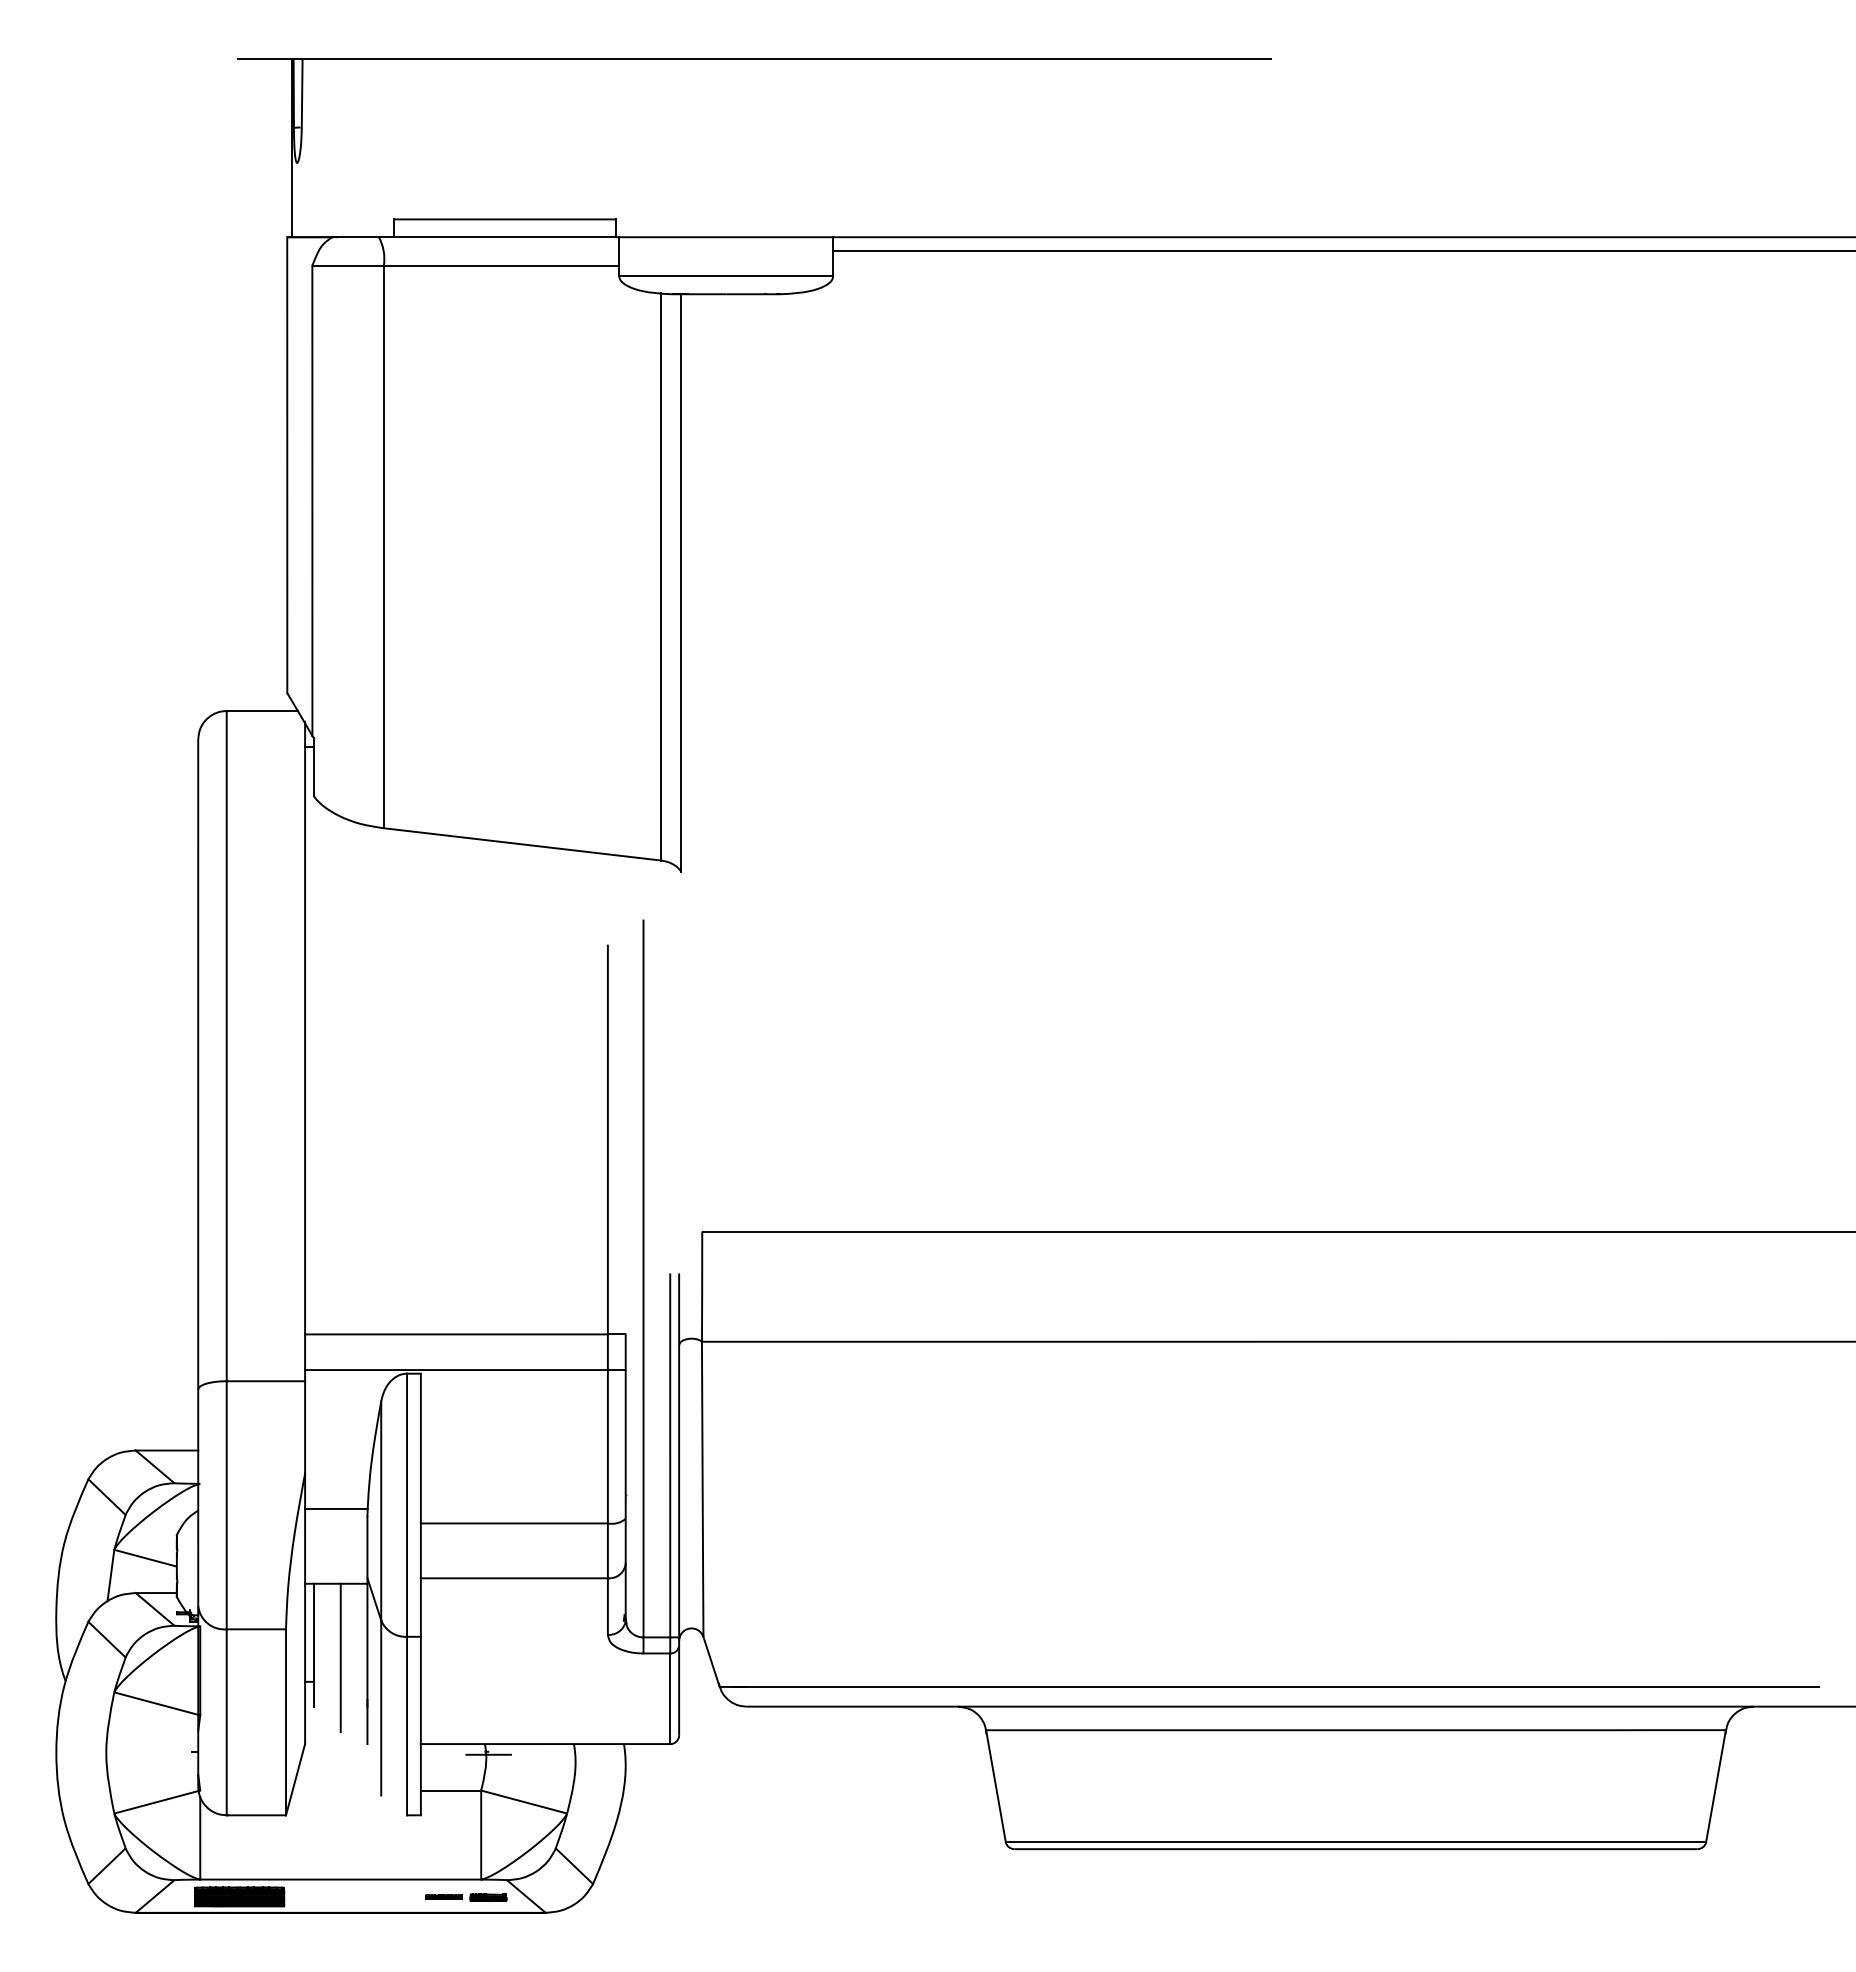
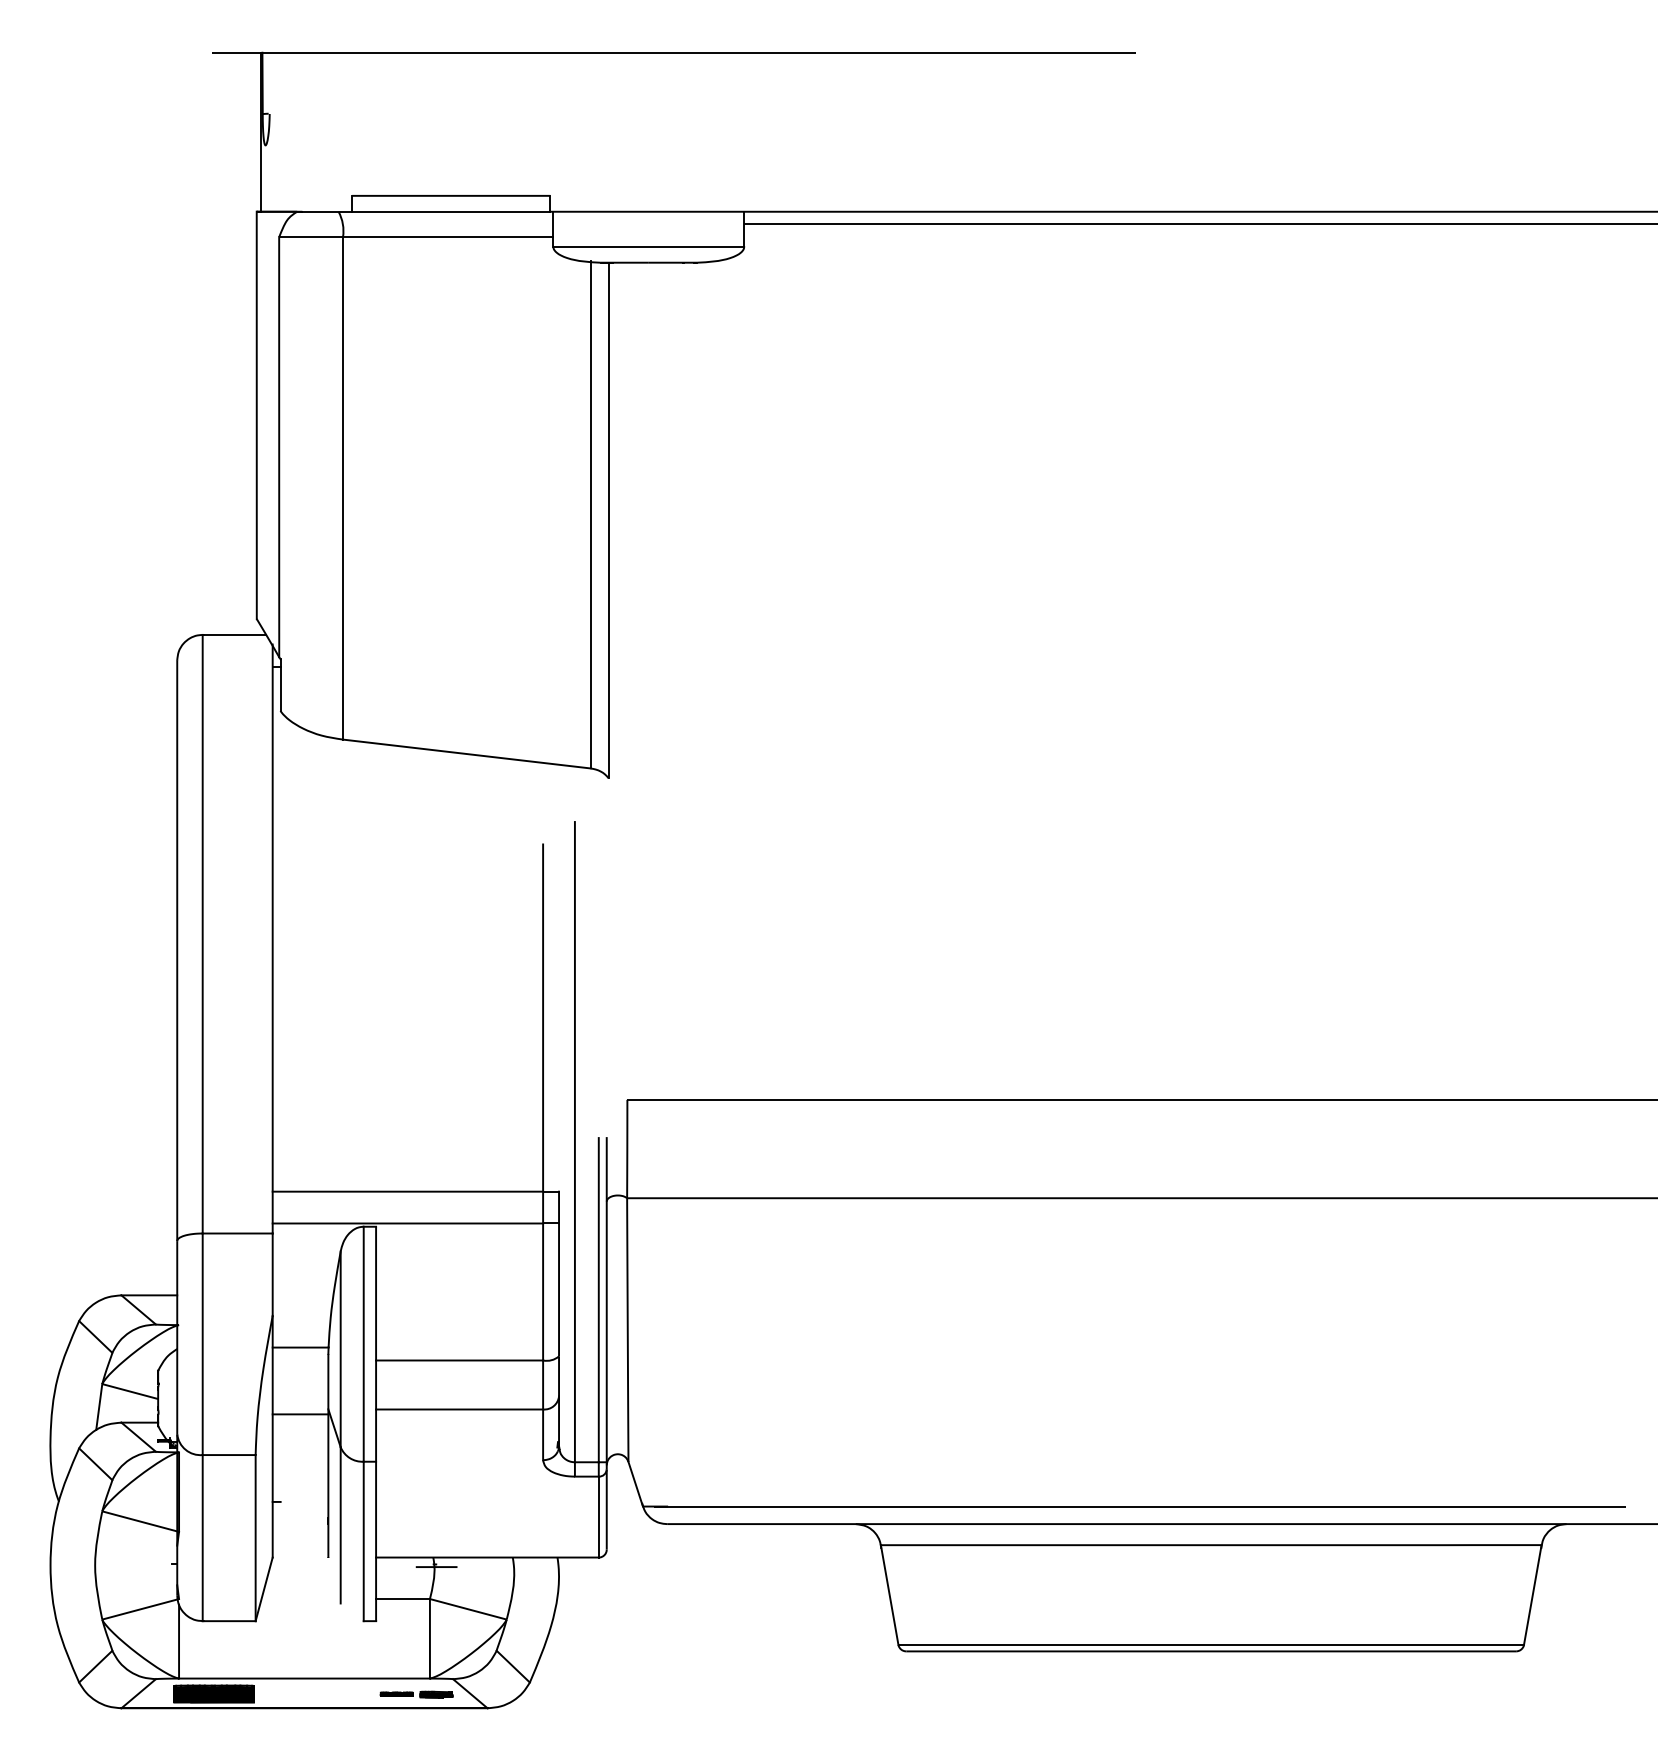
line: (301, 93) -> (269, 83), removed
line: (314, 1645) -> (281, 1469), removed
line: (340, 1657) -> (304, 1480), removed

